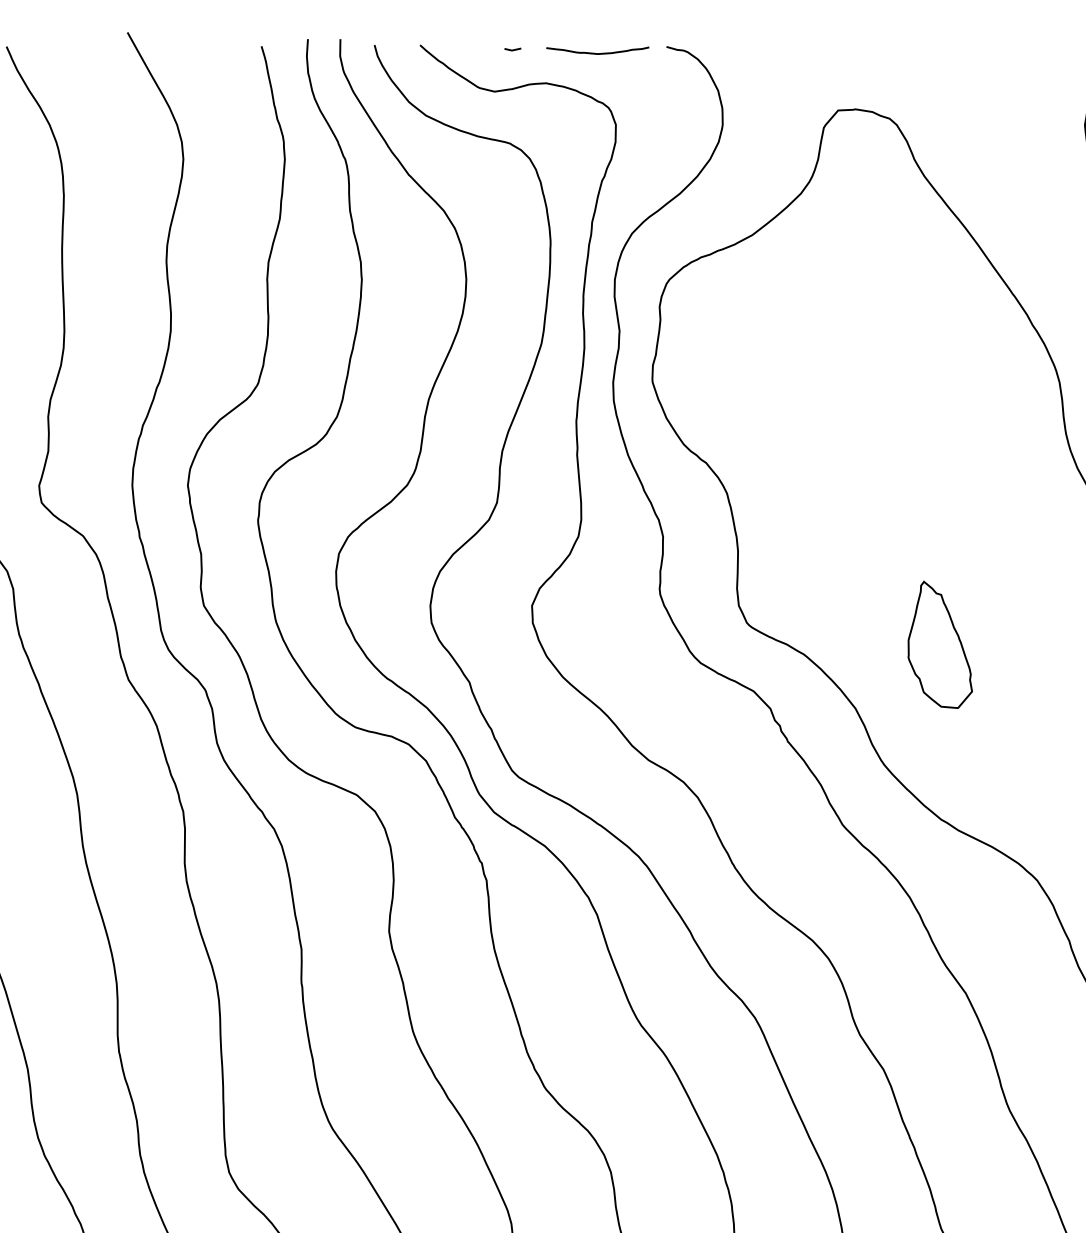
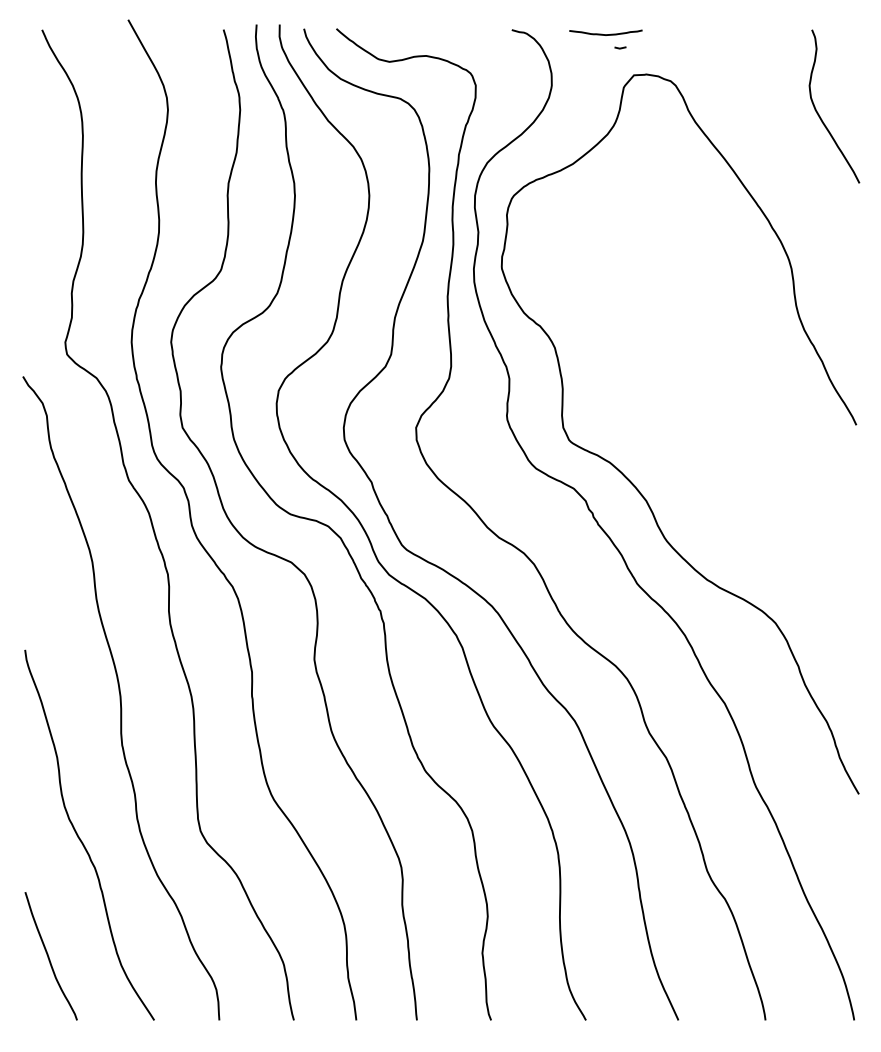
line: (512, 48) -> (620, 47), moved
curve: (597, 53) -> (605, 34), moved
part: (940, 644) -> (706, 455), removed

